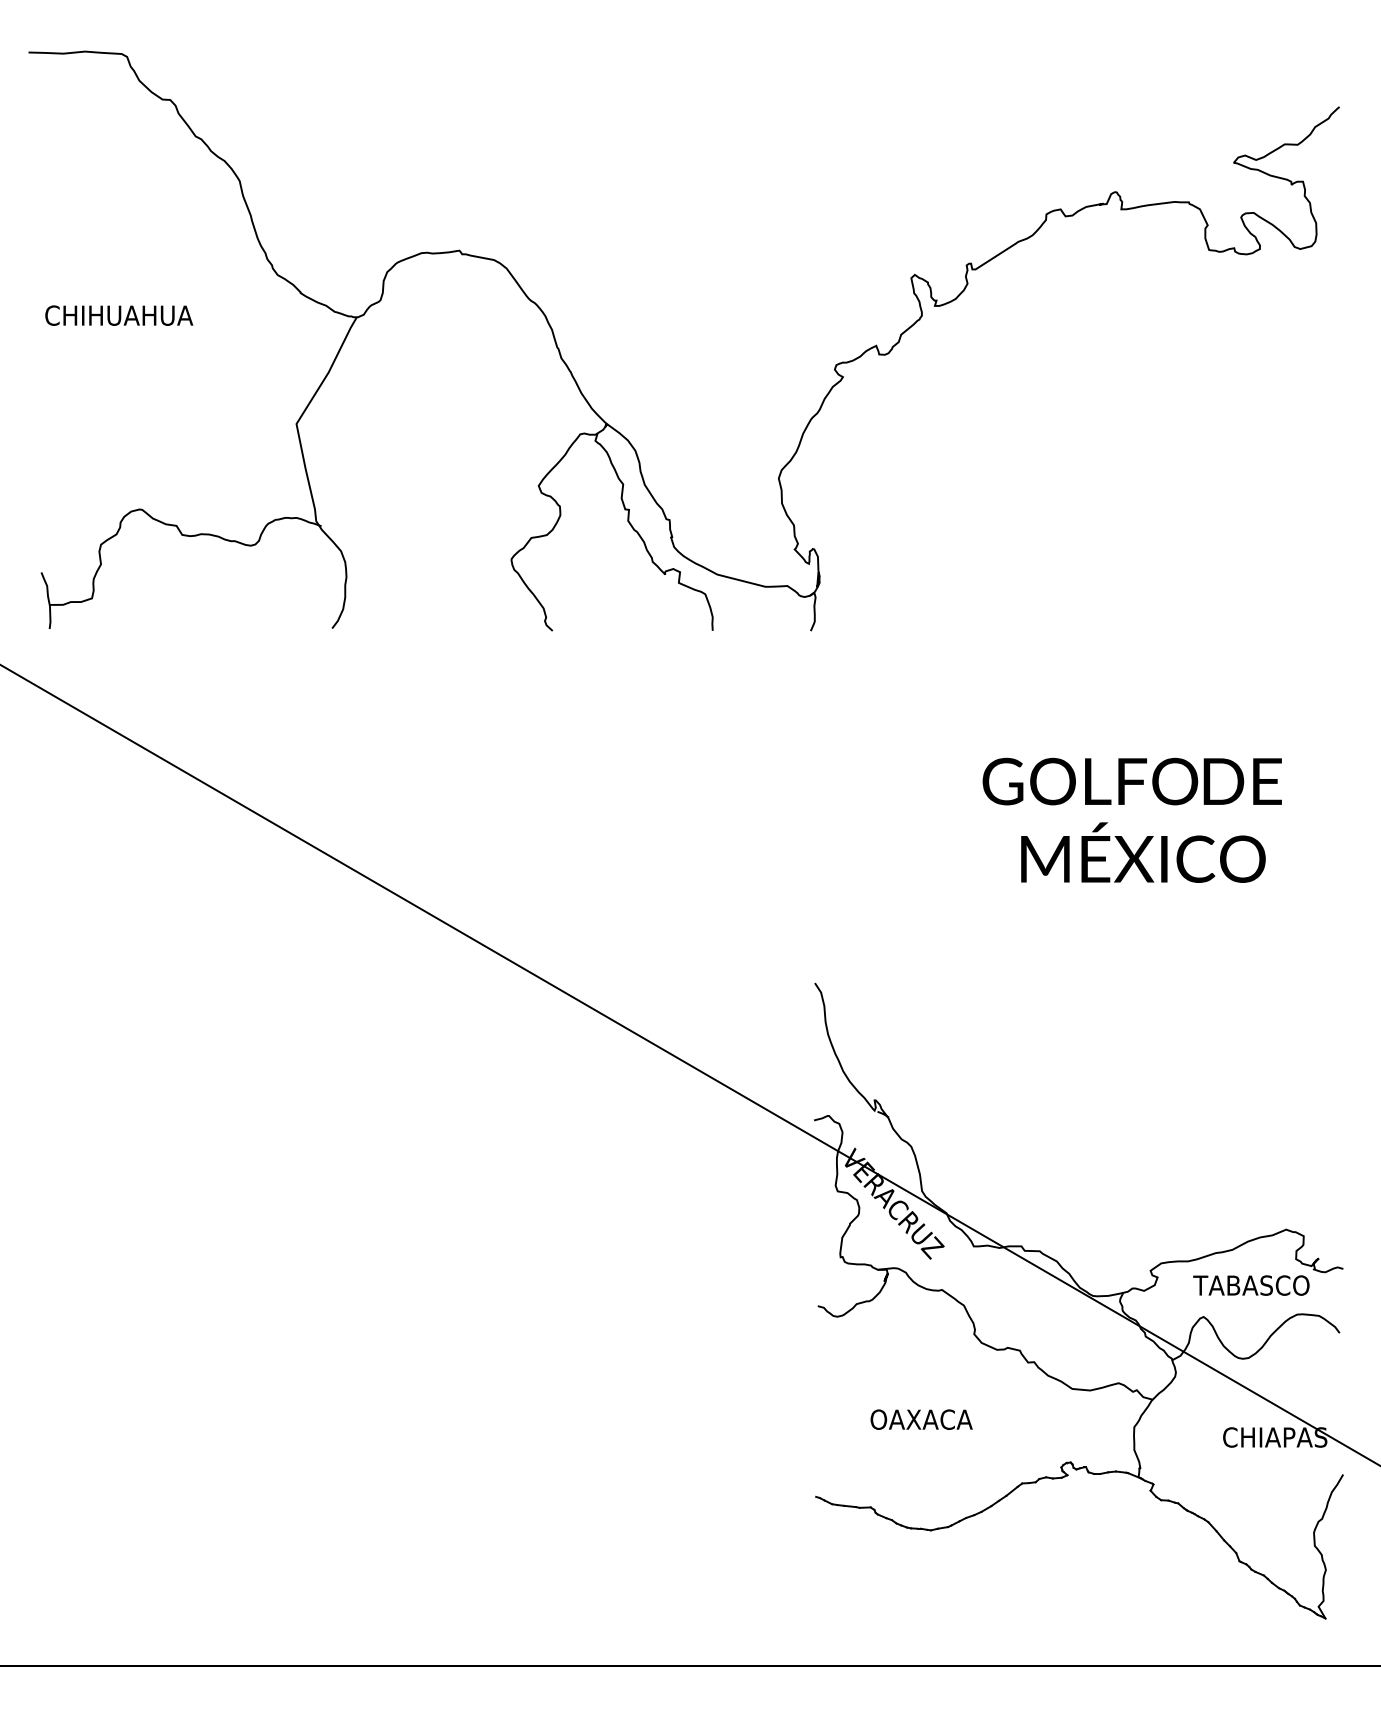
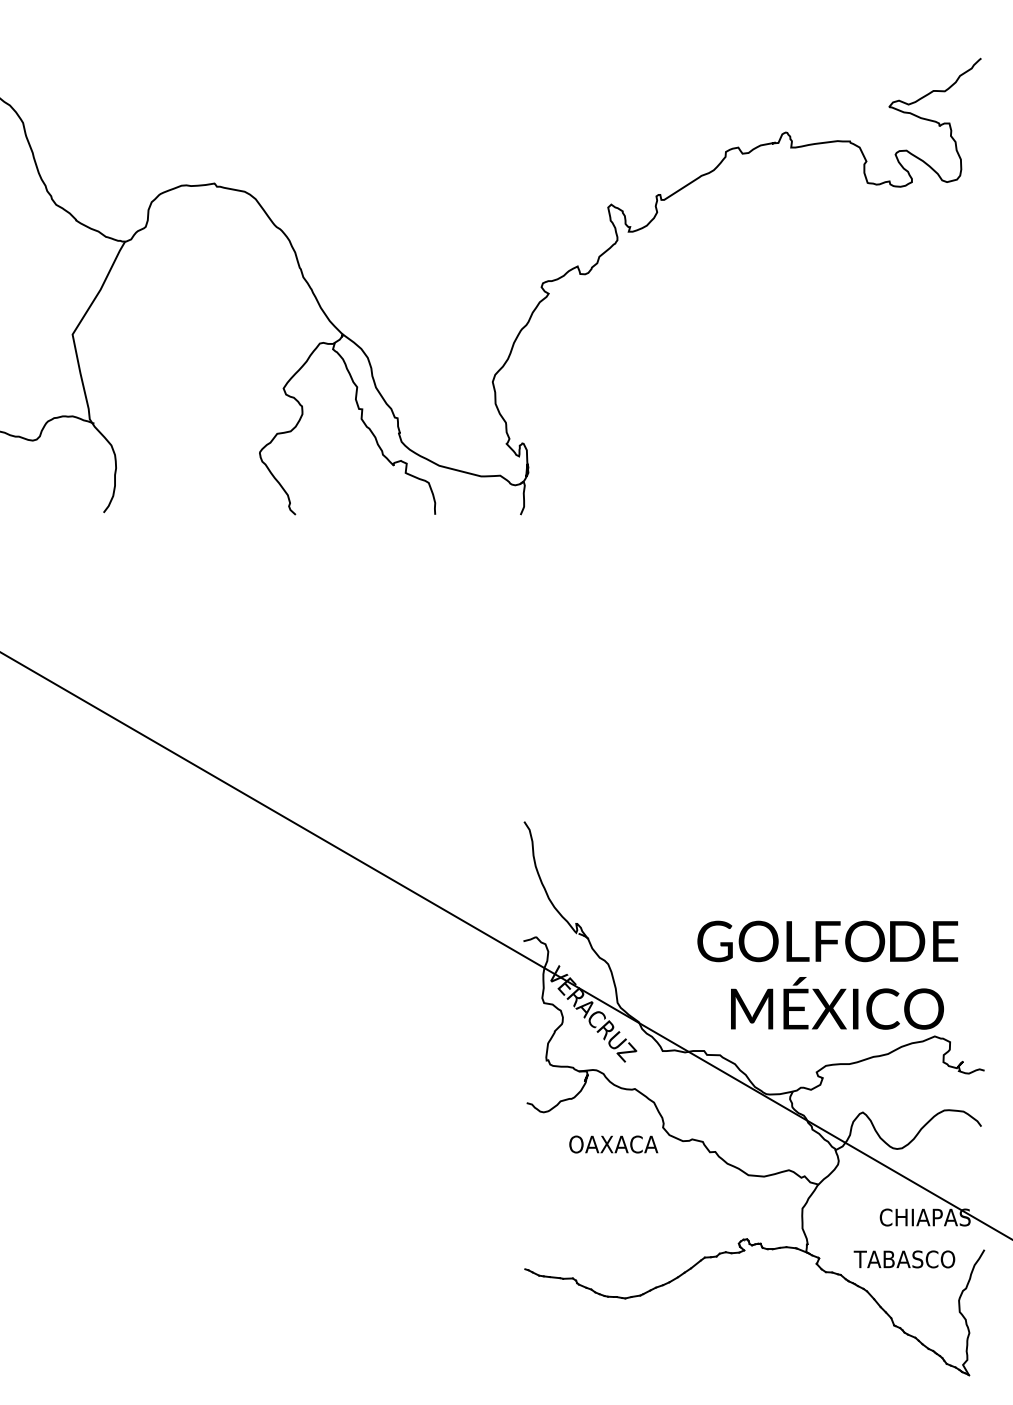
text: (1131, 819) -> (827, 974), moved
text: (1251, 1285) -> (904, 1259), moved
text: (921, 1419) -> (613, 1144), moved

